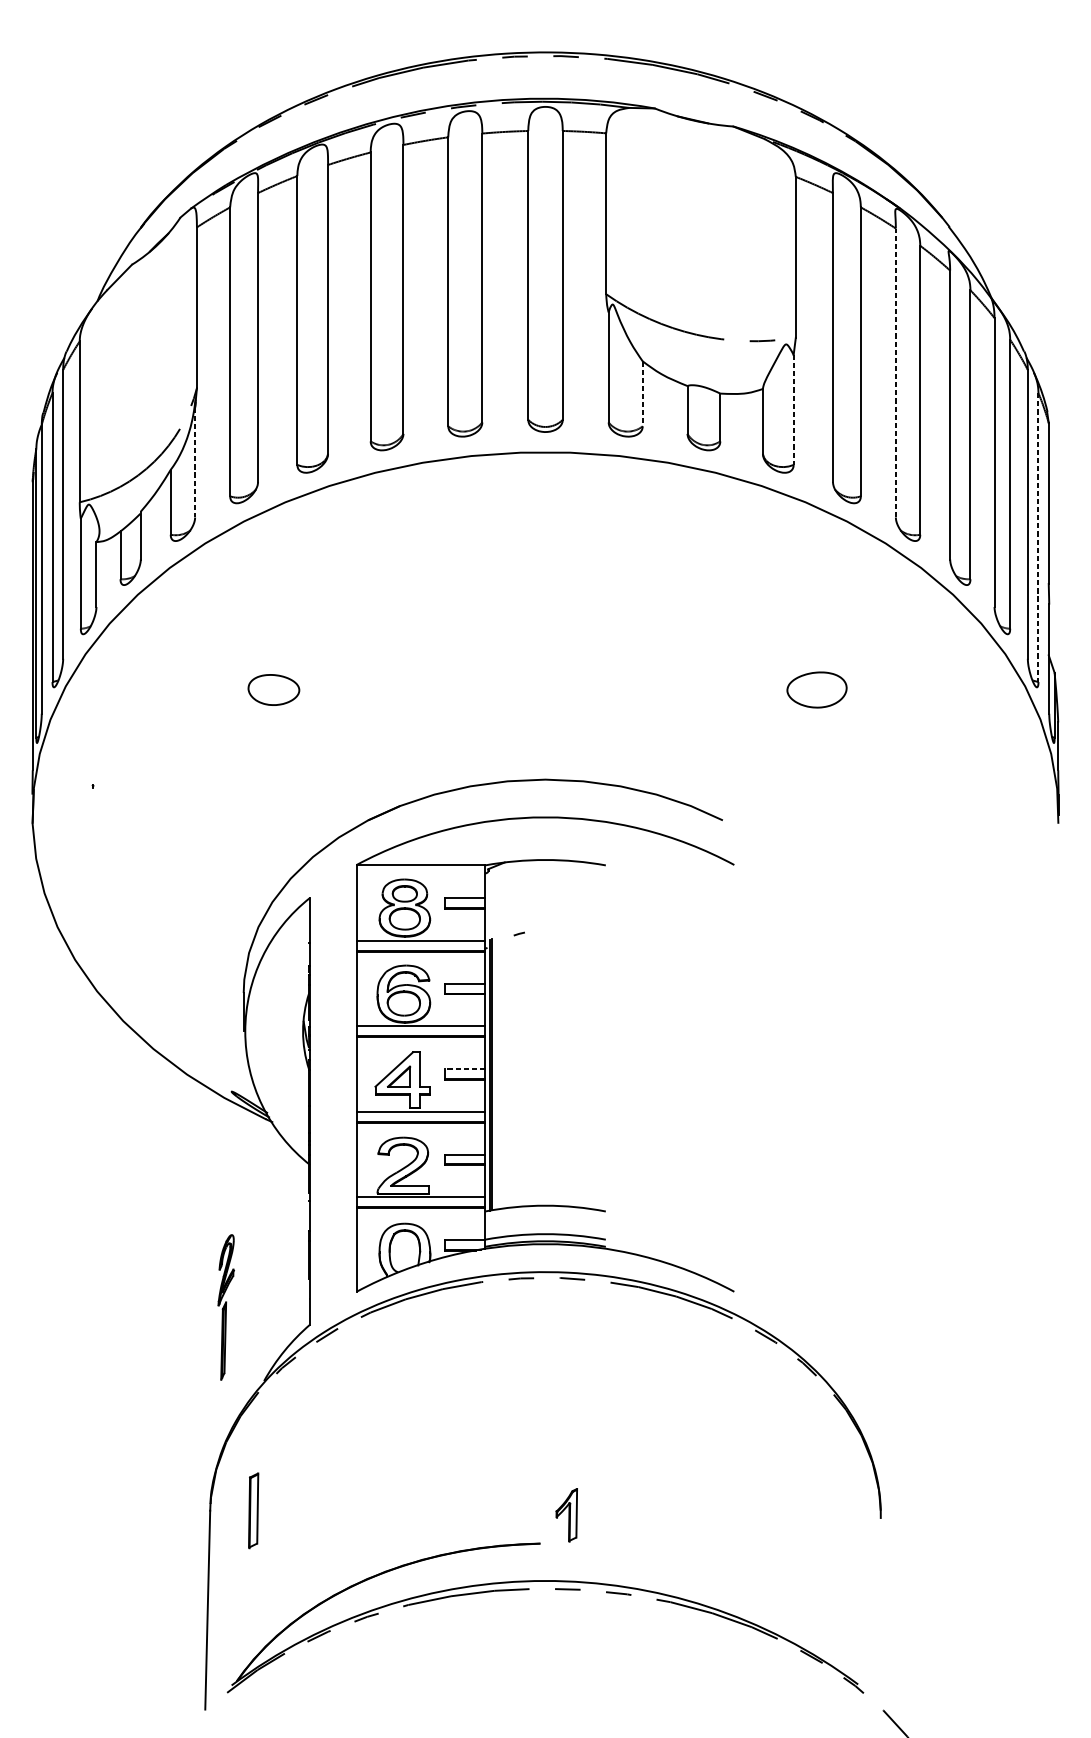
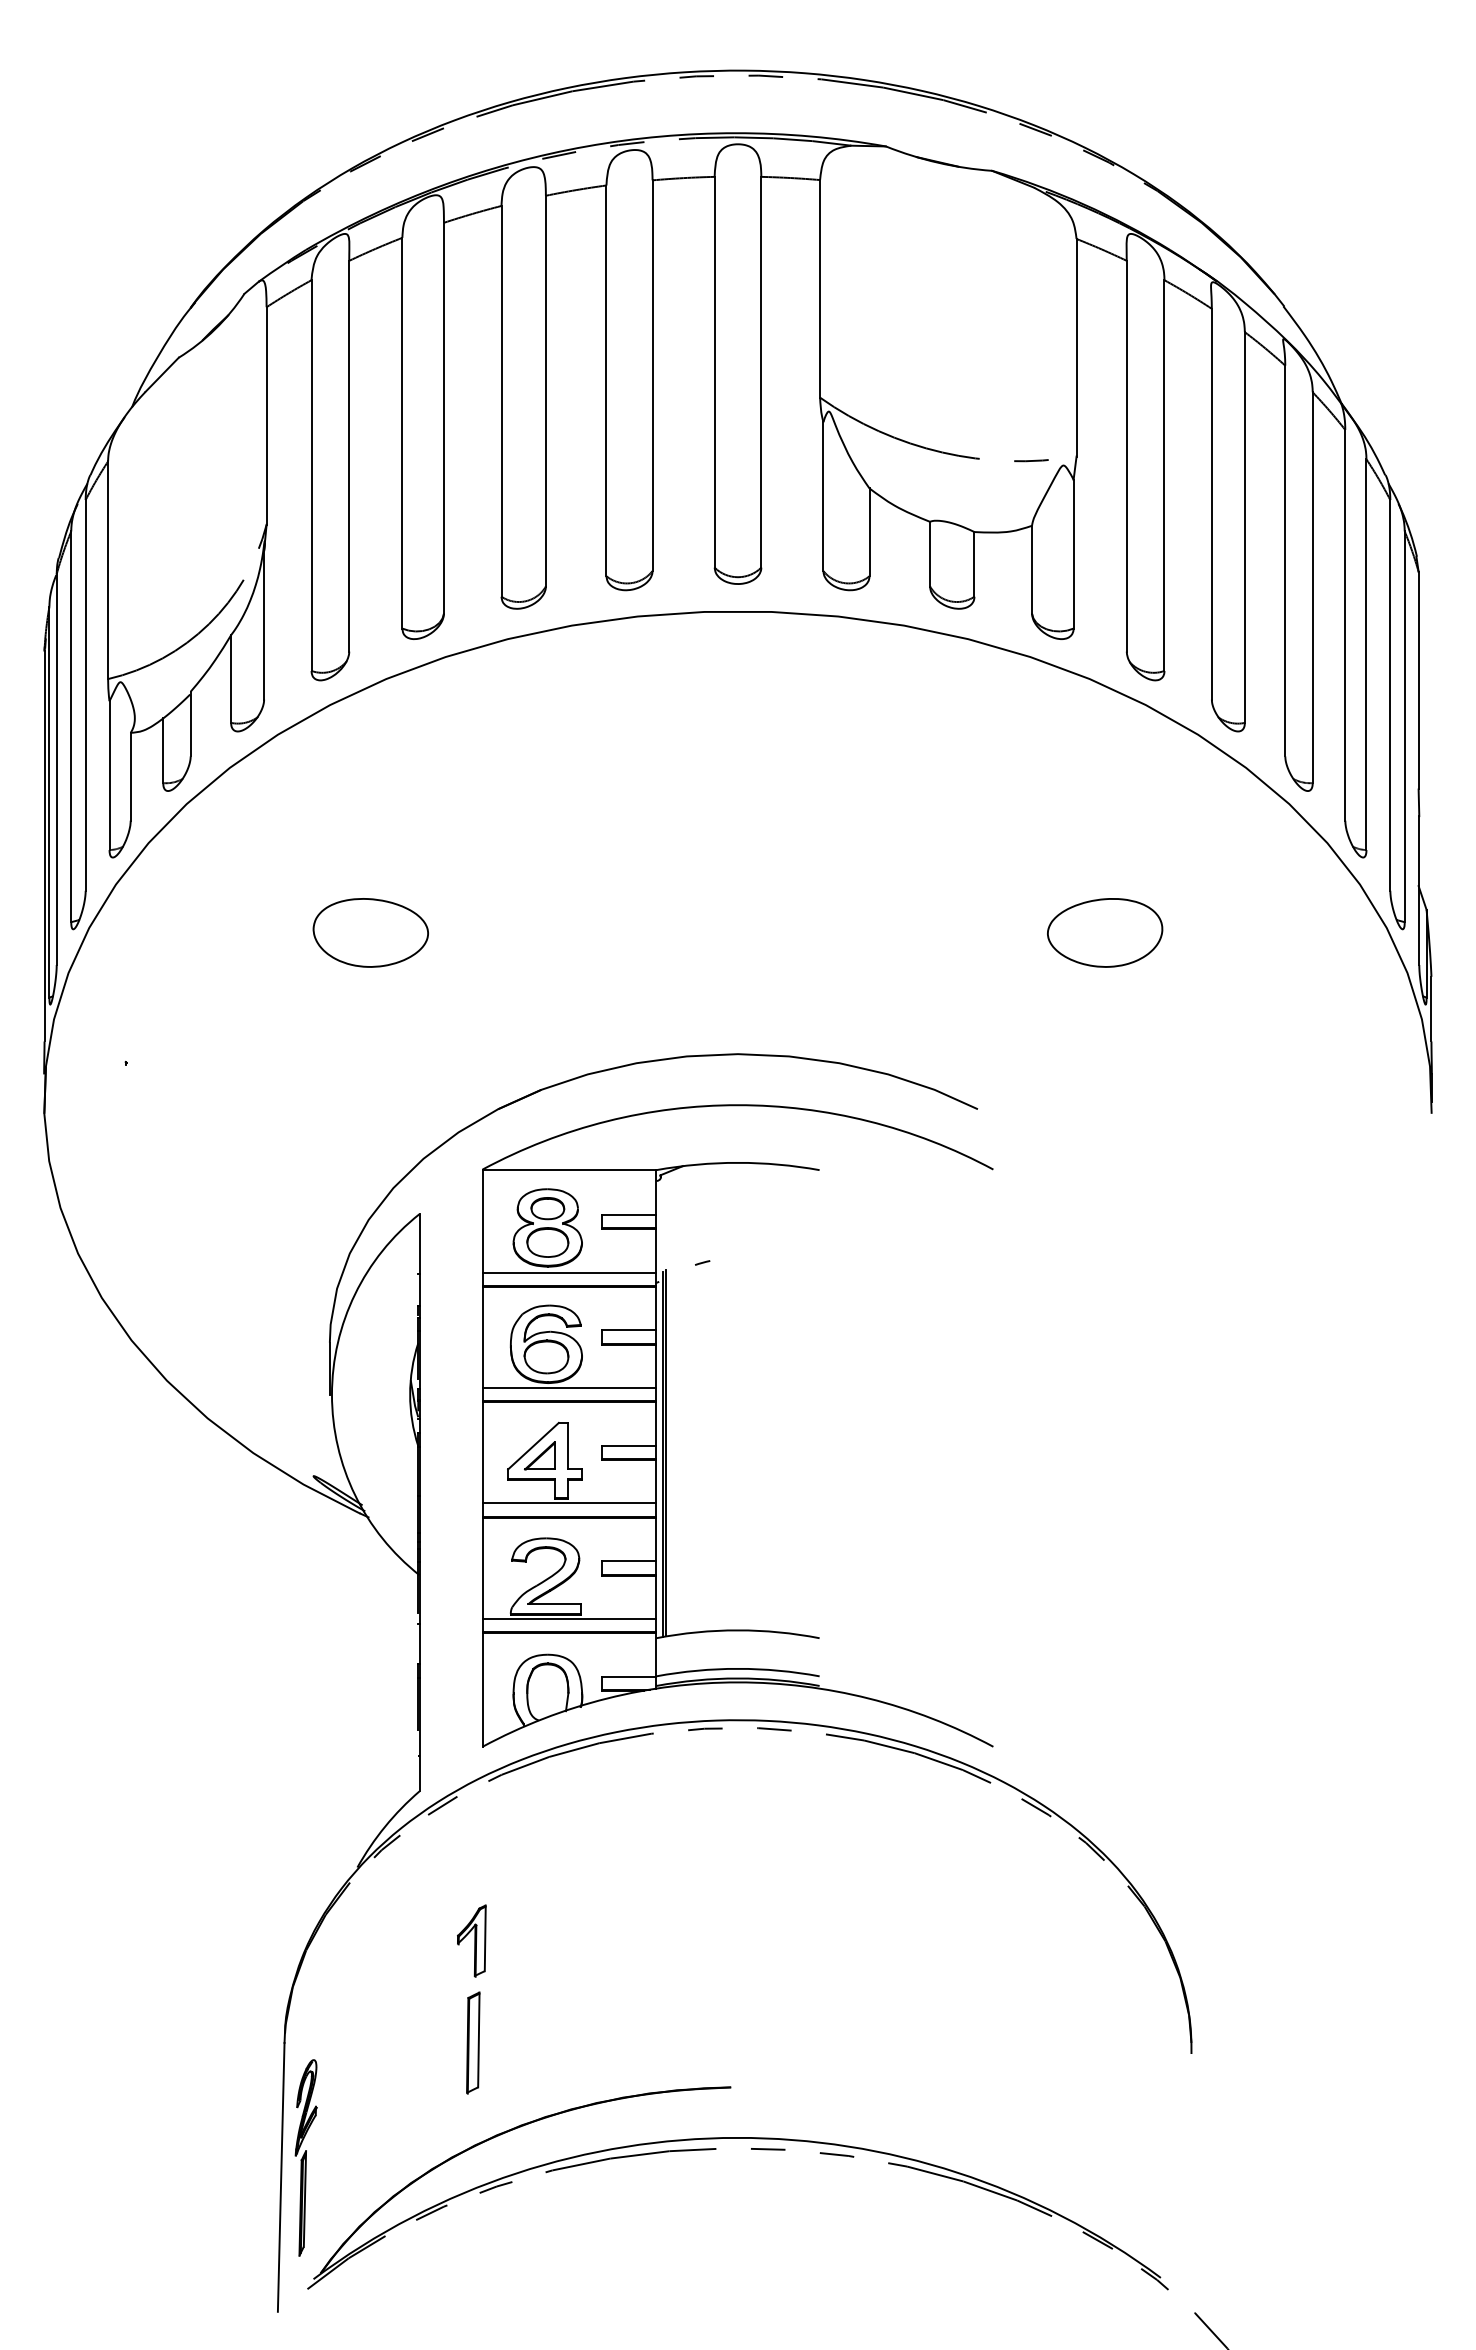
line: (895, 372) -> (1211, 503), dashed -> solid
line: (642, 393) -> (869, 532), dashed -> solid
line: (793, 410) -> (1073, 554), dashed -> solid
line: (195, 462) -> (264, 625), dashed -> solid
line: (1038, 538) -> (1404, 727), dashed -> solid
part: (273, 689) -> (370, 932), size x1.67
part: (817, 689) -> (1105, 932), size x1.43
line: (464, 1069) -> (628, 1445), dashed -> solid
part: (225, 1307) -> (305, 2157), moved
part: (253, 1510) -> (473, 2042), moved
part: (566, 1514) -> (471, 1940), moved

